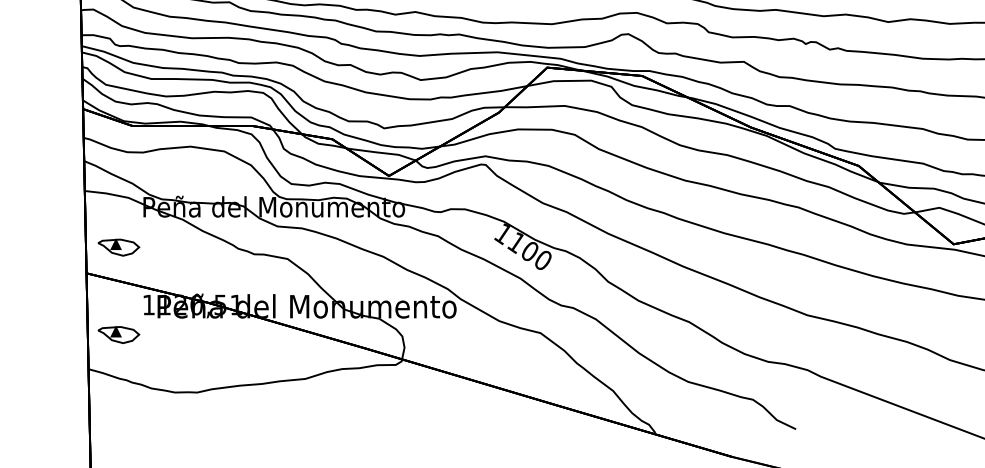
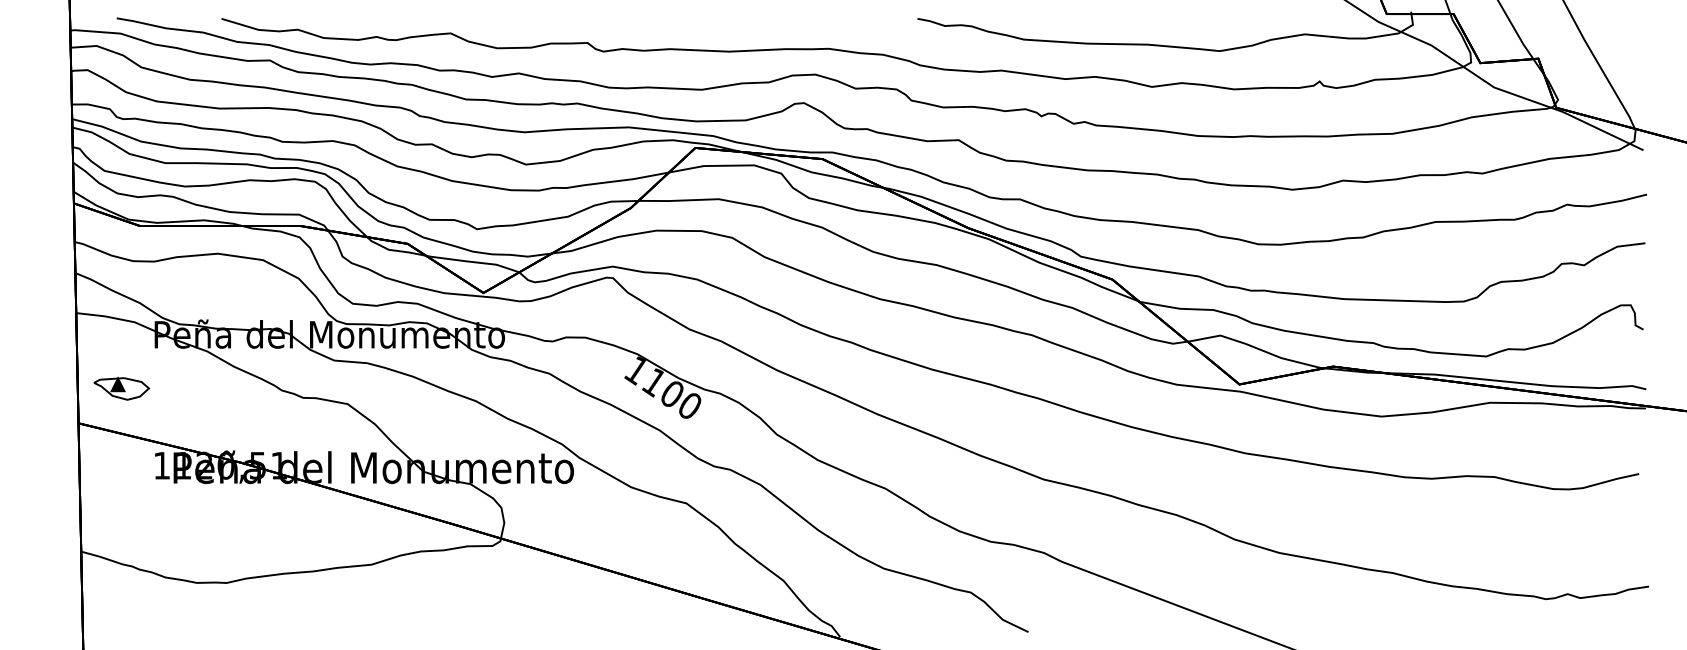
part: (118, 334) -> (121, 505), removed

